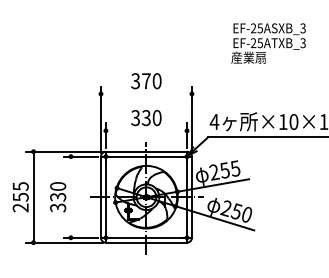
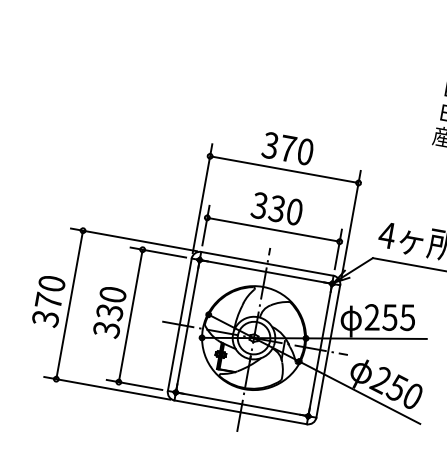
line: (146, 94) -> (284, 170), added
line: (146, 130) -> (273, 229), added
text: (20, 197) -> (48, 301), 255 -> 370
line: (70, 197) -> (129, 316), added

